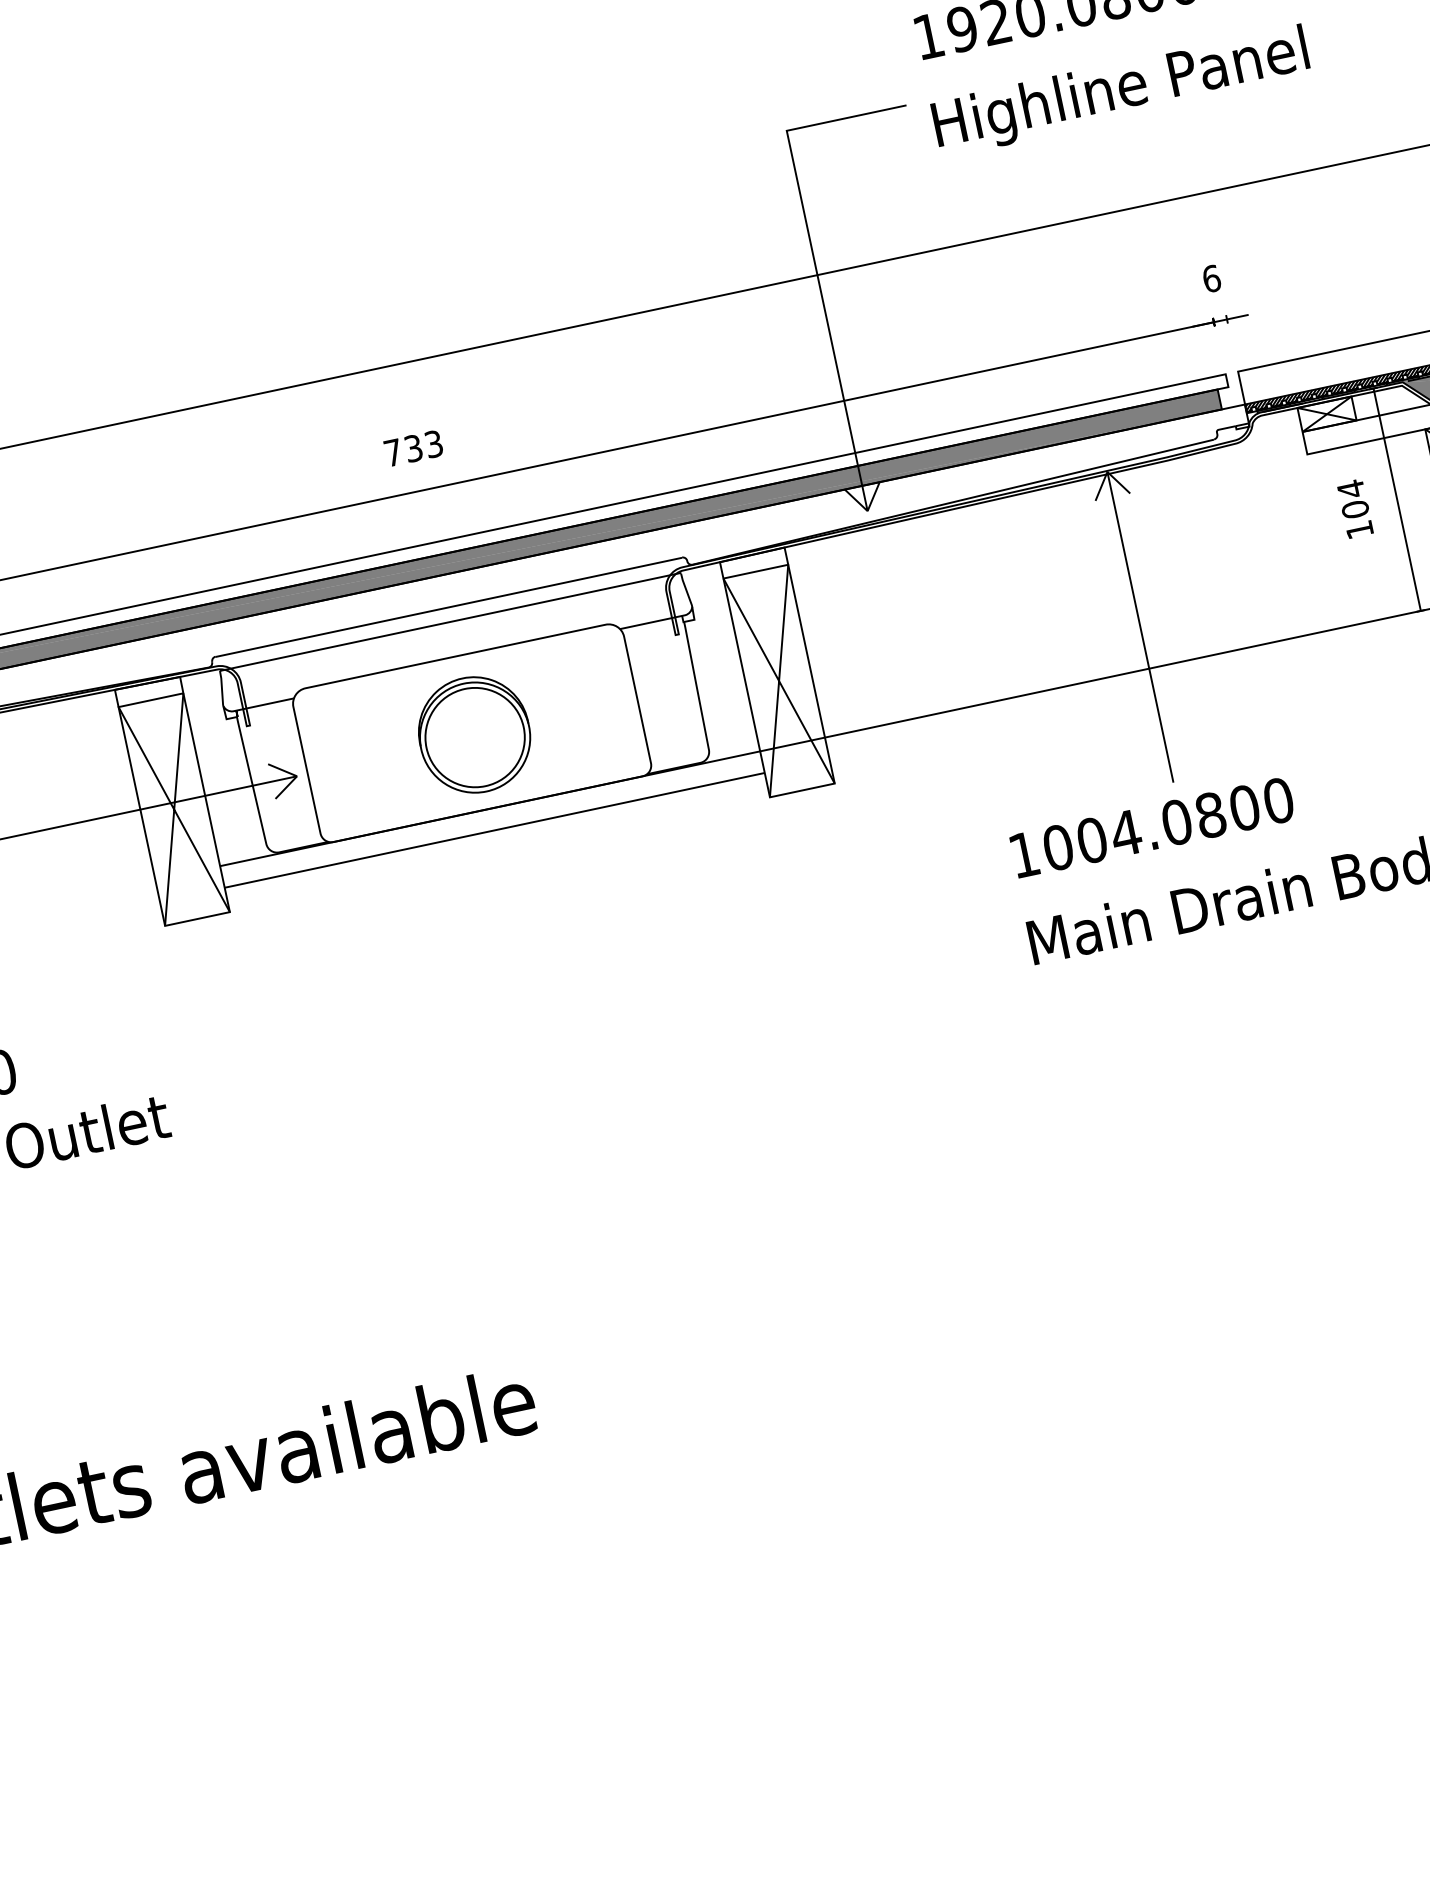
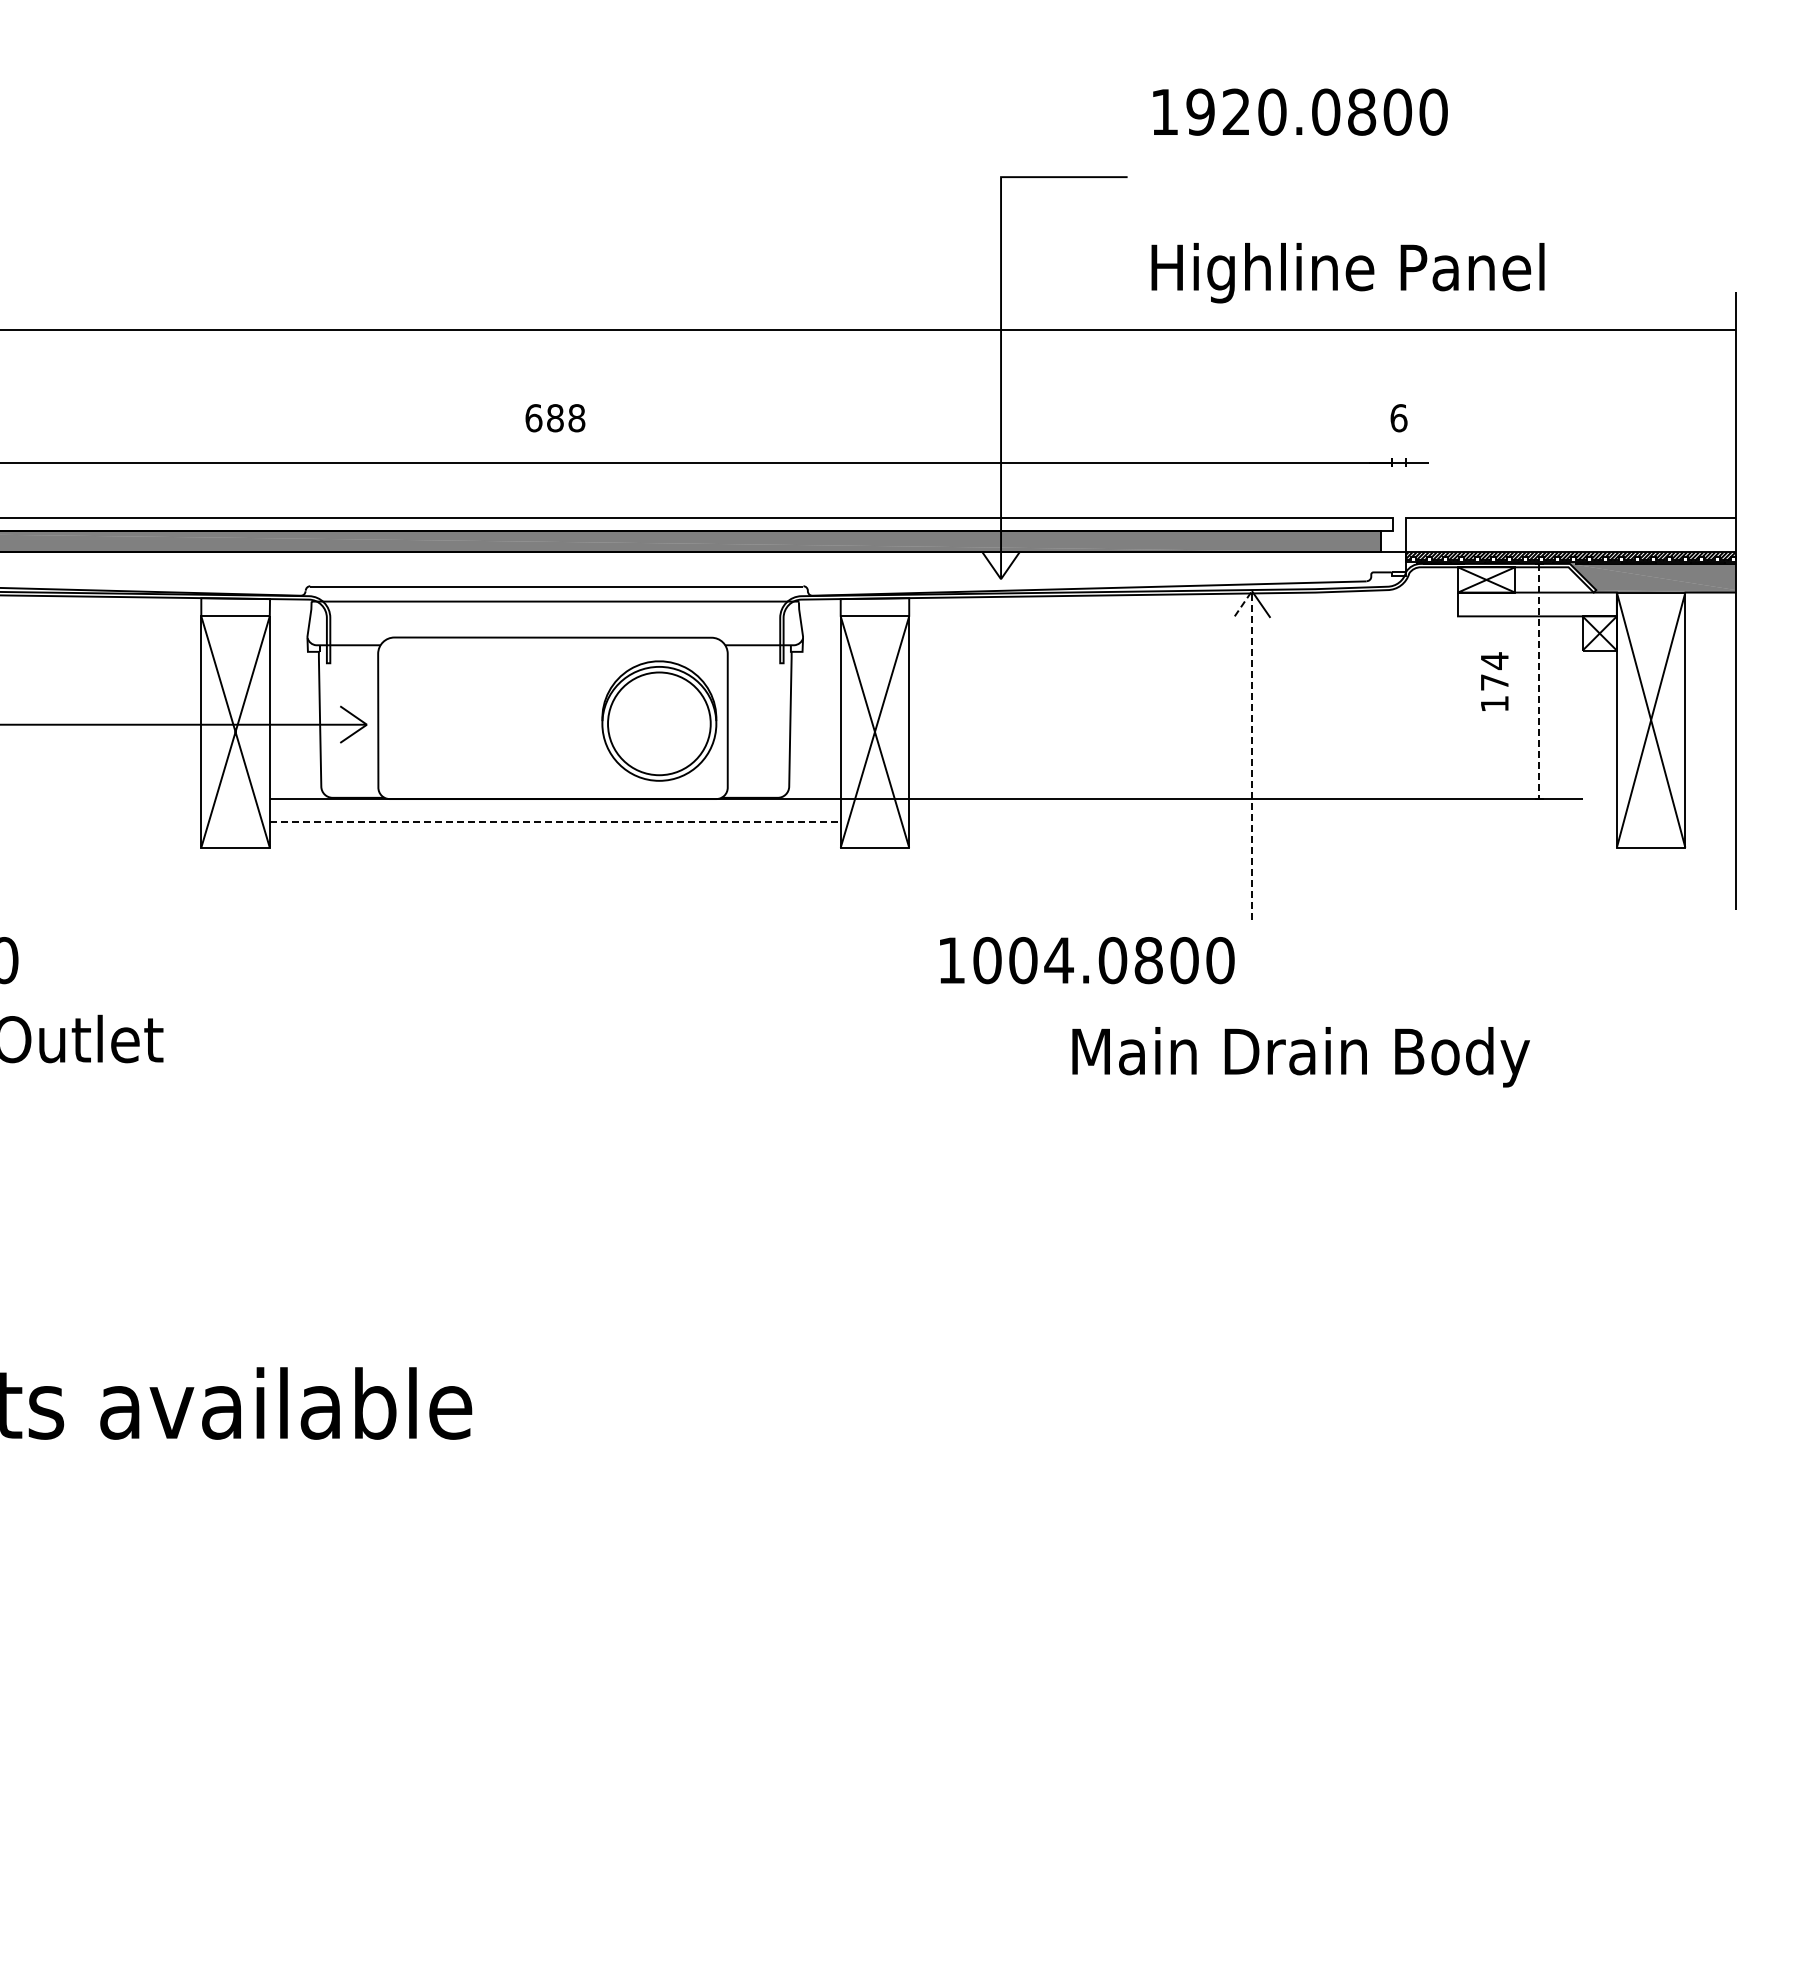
text: (1121, 91) -> (1347, 273), moved
text: (413, 448) -> (555, 418), 733 -> 688
line: (1397, 499) -> (1539, 681), solid -> dashed
text: (1355, 509) -> (1494, 682), 104 -> 174
line: (1137, 610) -> (1252, 737), solid -> dashed
part: (474, 734) -> (659, 720), moved
text: (1152, 827) -> (1087, 960), moved
line: (494, 829) -> (555, 821), solid -> dashed

